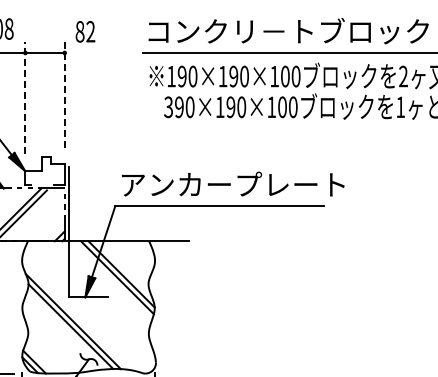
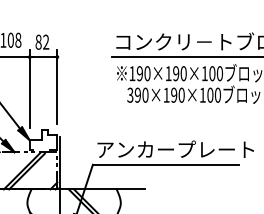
text: (85, 31) -> (42, 42), moved
line: (64, 95) -> (57, 86), dashed -> solid
line: (25, 97) -> (29, 88), dashed -> solid

